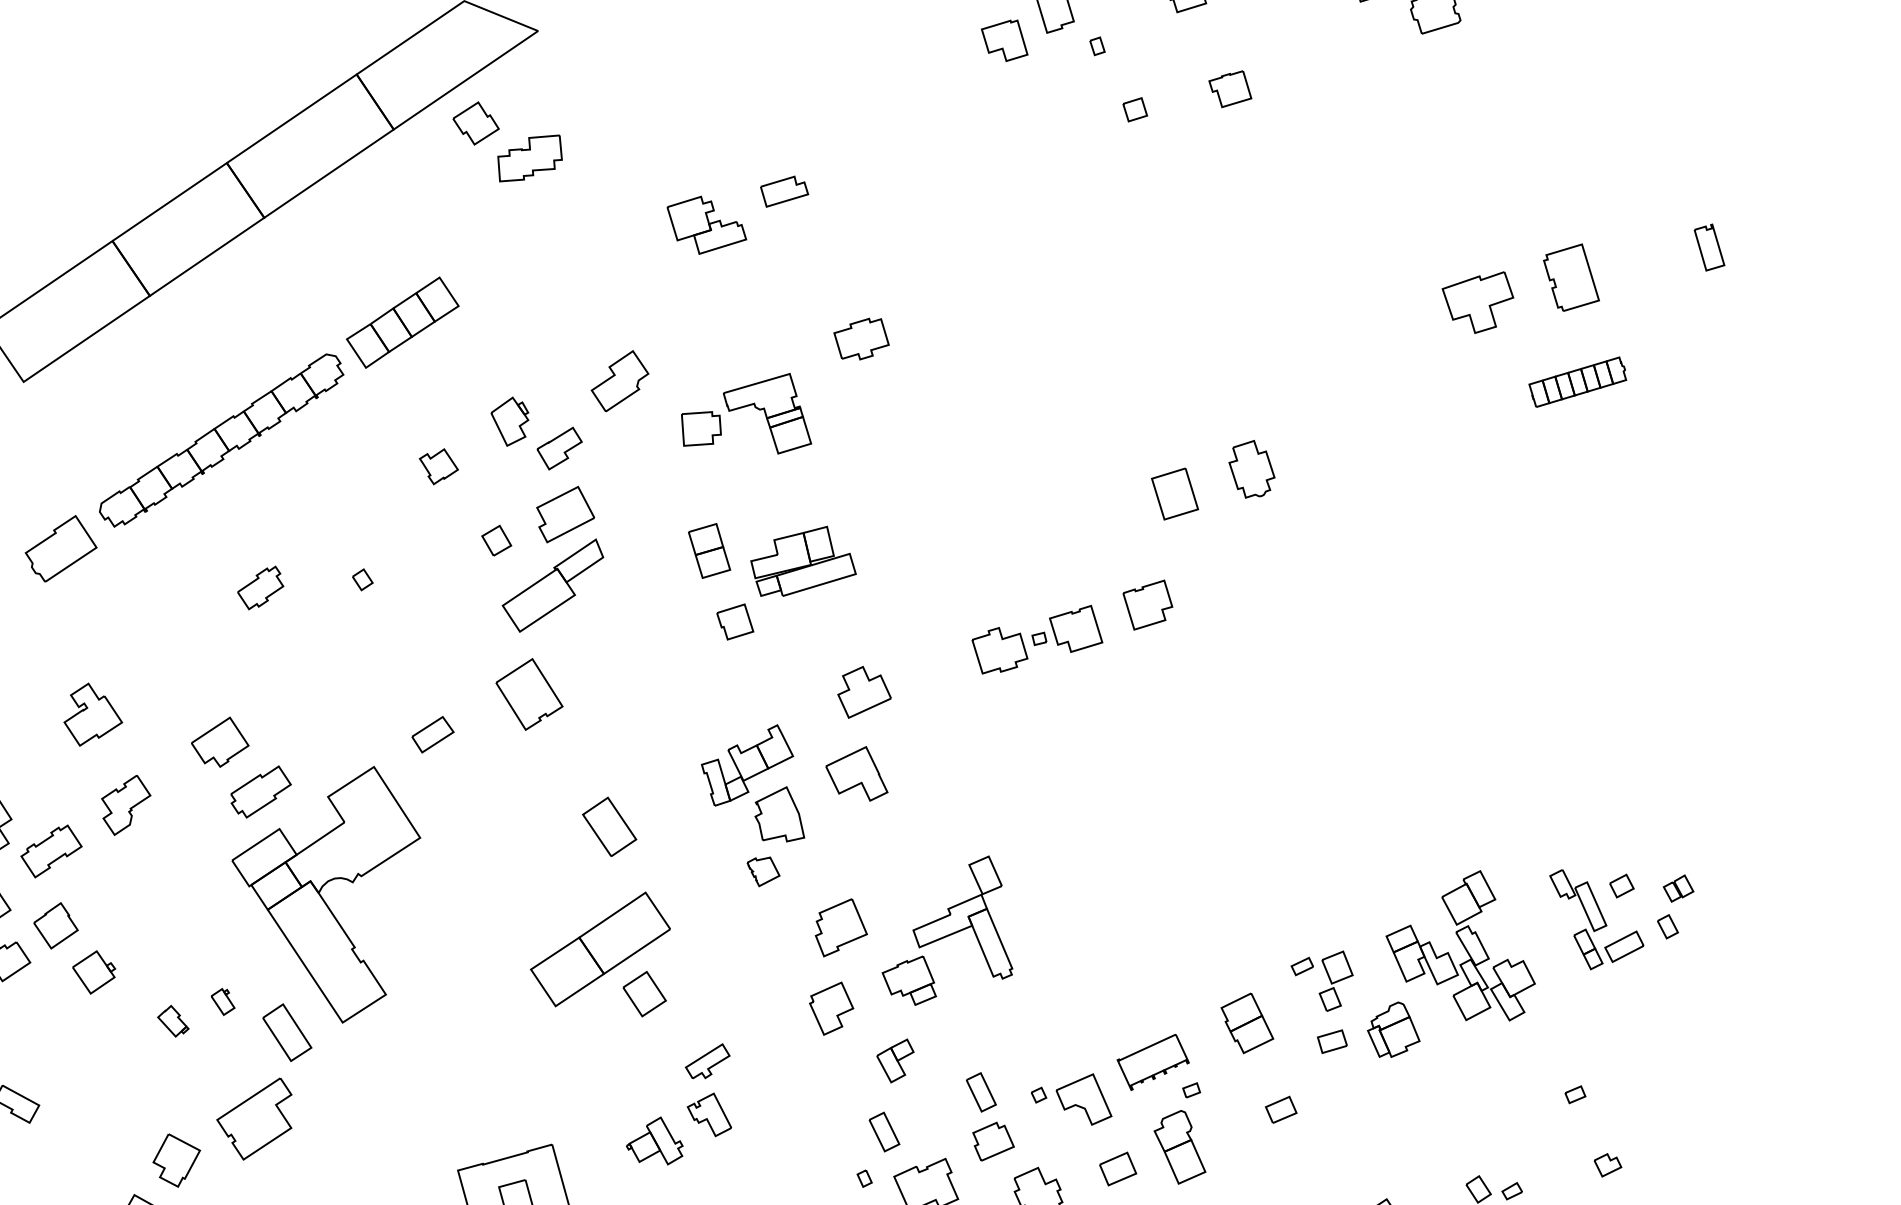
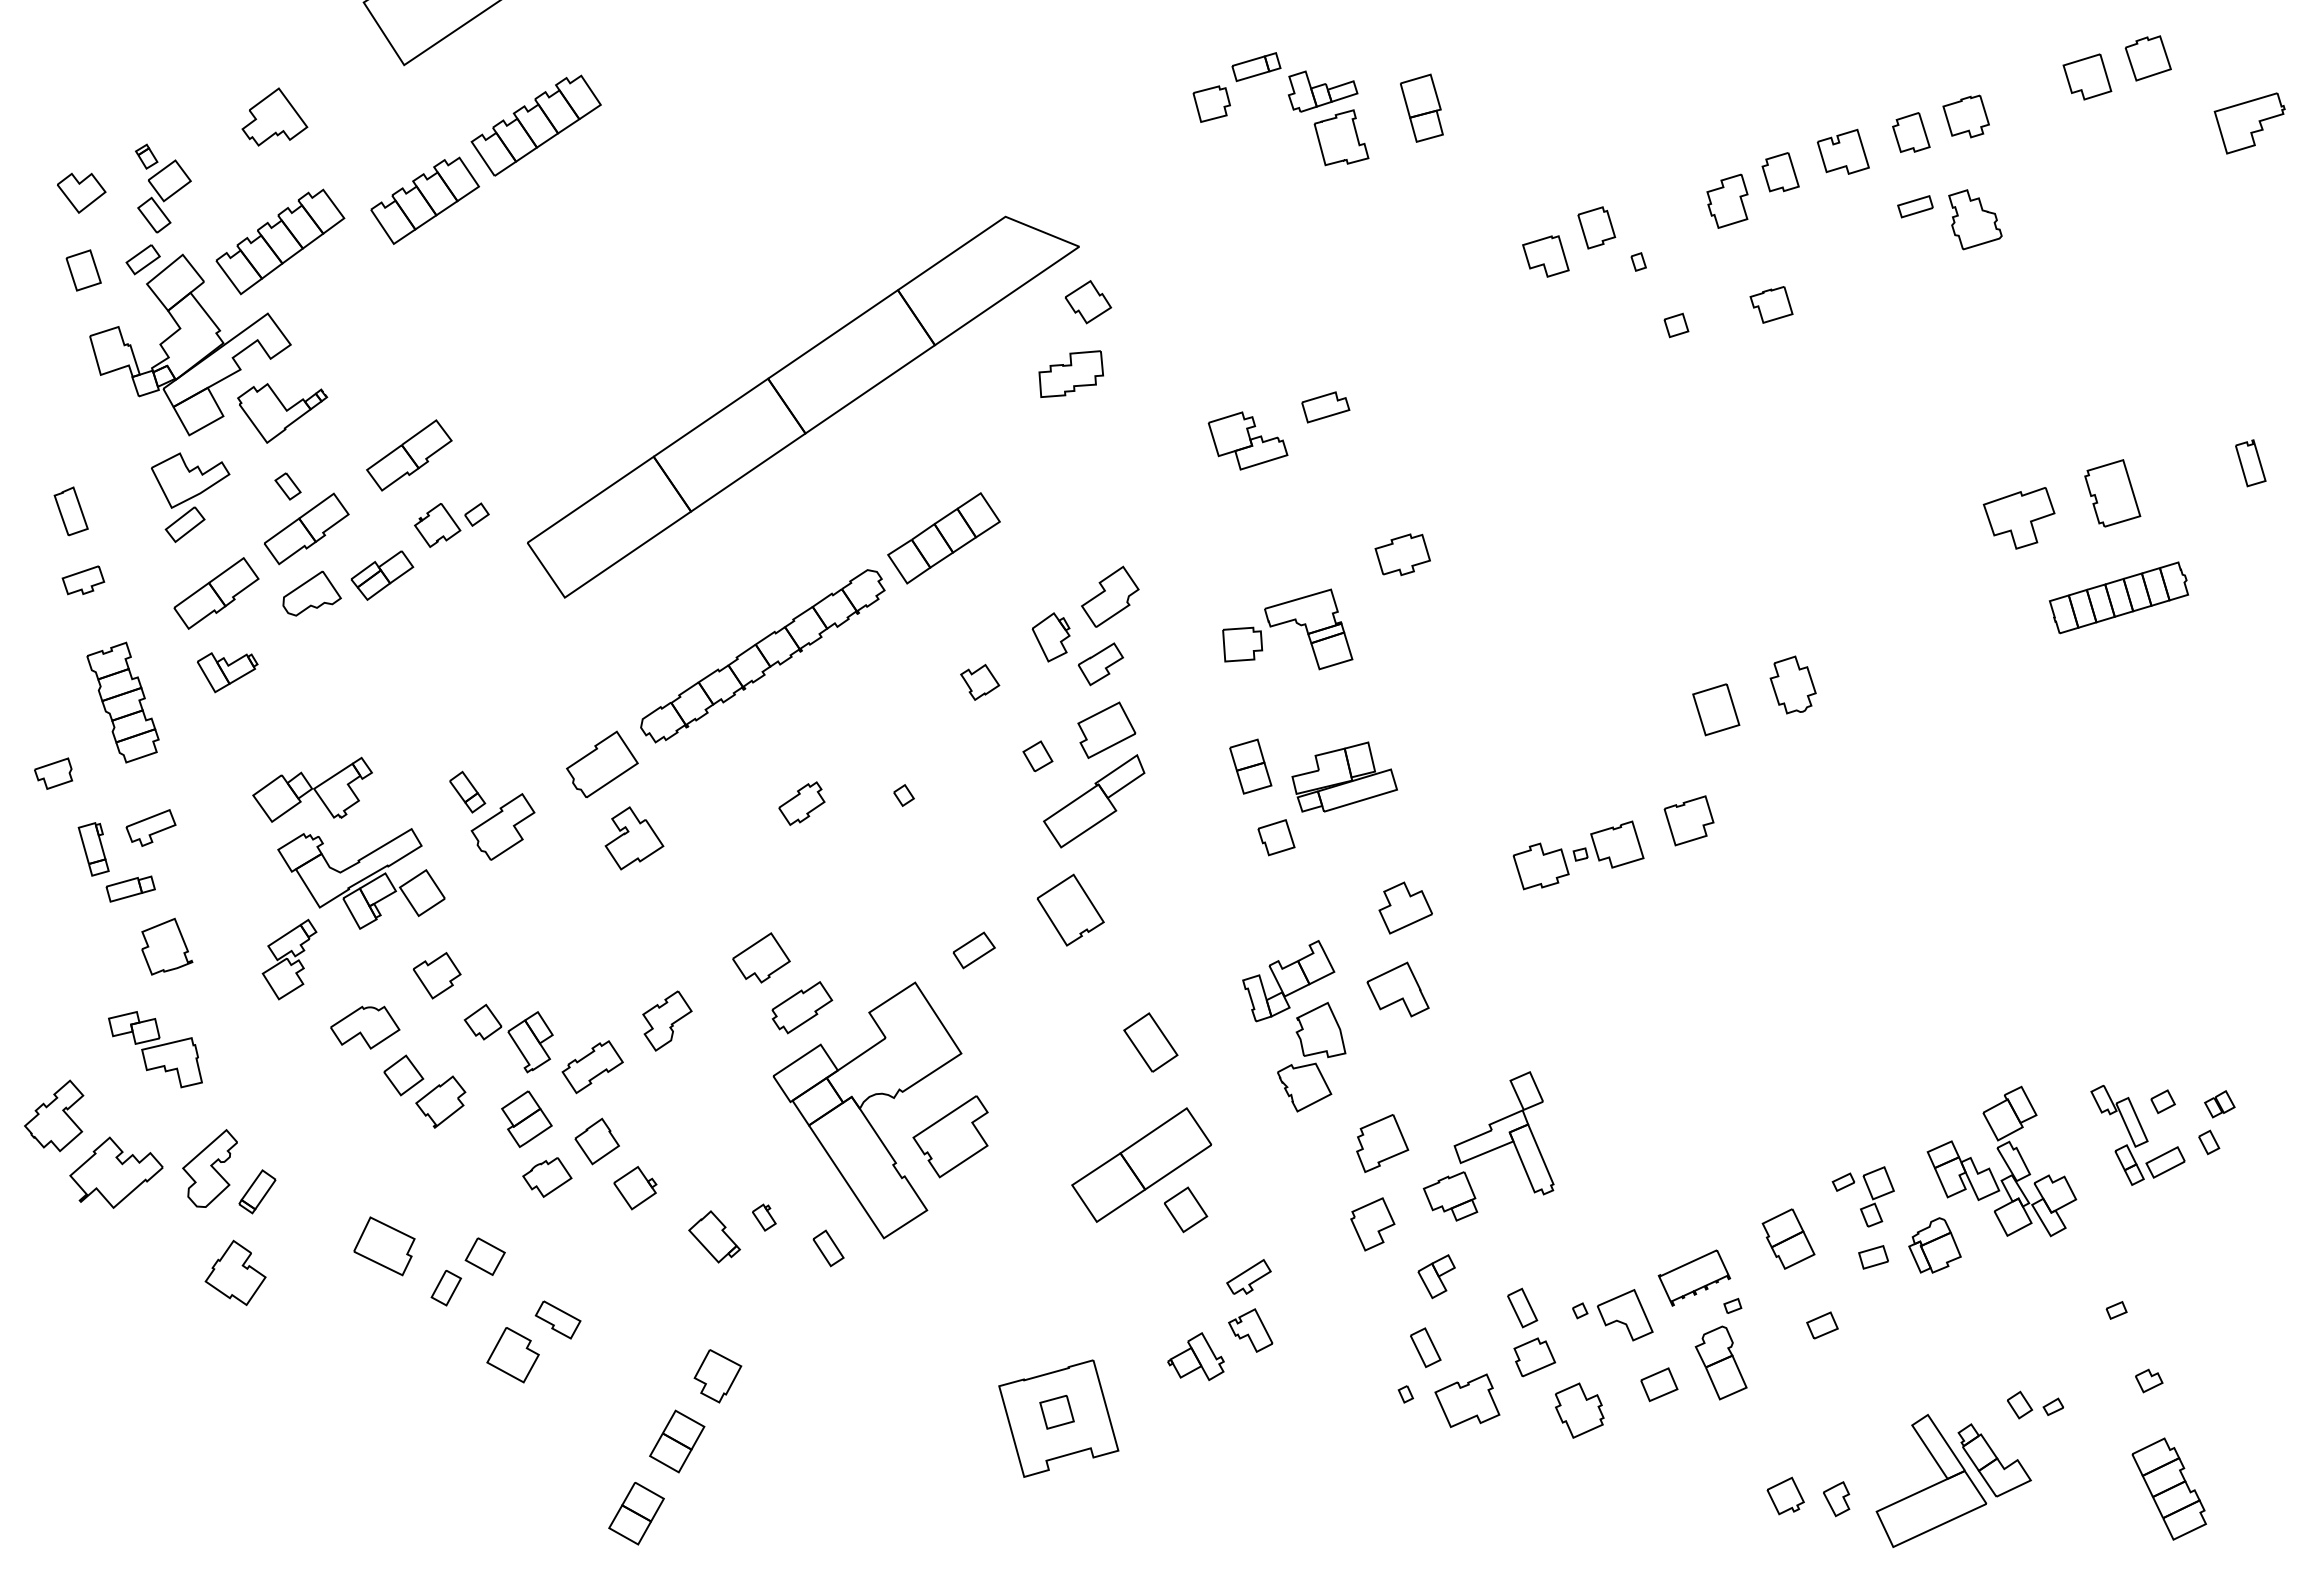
part: (476, 123) -> (1088, 302), moved
part: (620, 380) -> (1110, 596), moved
part: (1577, 381) -> (2118, 597), size x1.43
part: (93, 714) -> (634, 838), moved
part: (763, 871) -> (1304, 1087), size x1.67
part: (173, 1020) -> (714, 1236), size x1.67
part: (287, 1032) -> (828, 1248), size x0.62
part: (254, 1118) -> (950, 1136), moved

